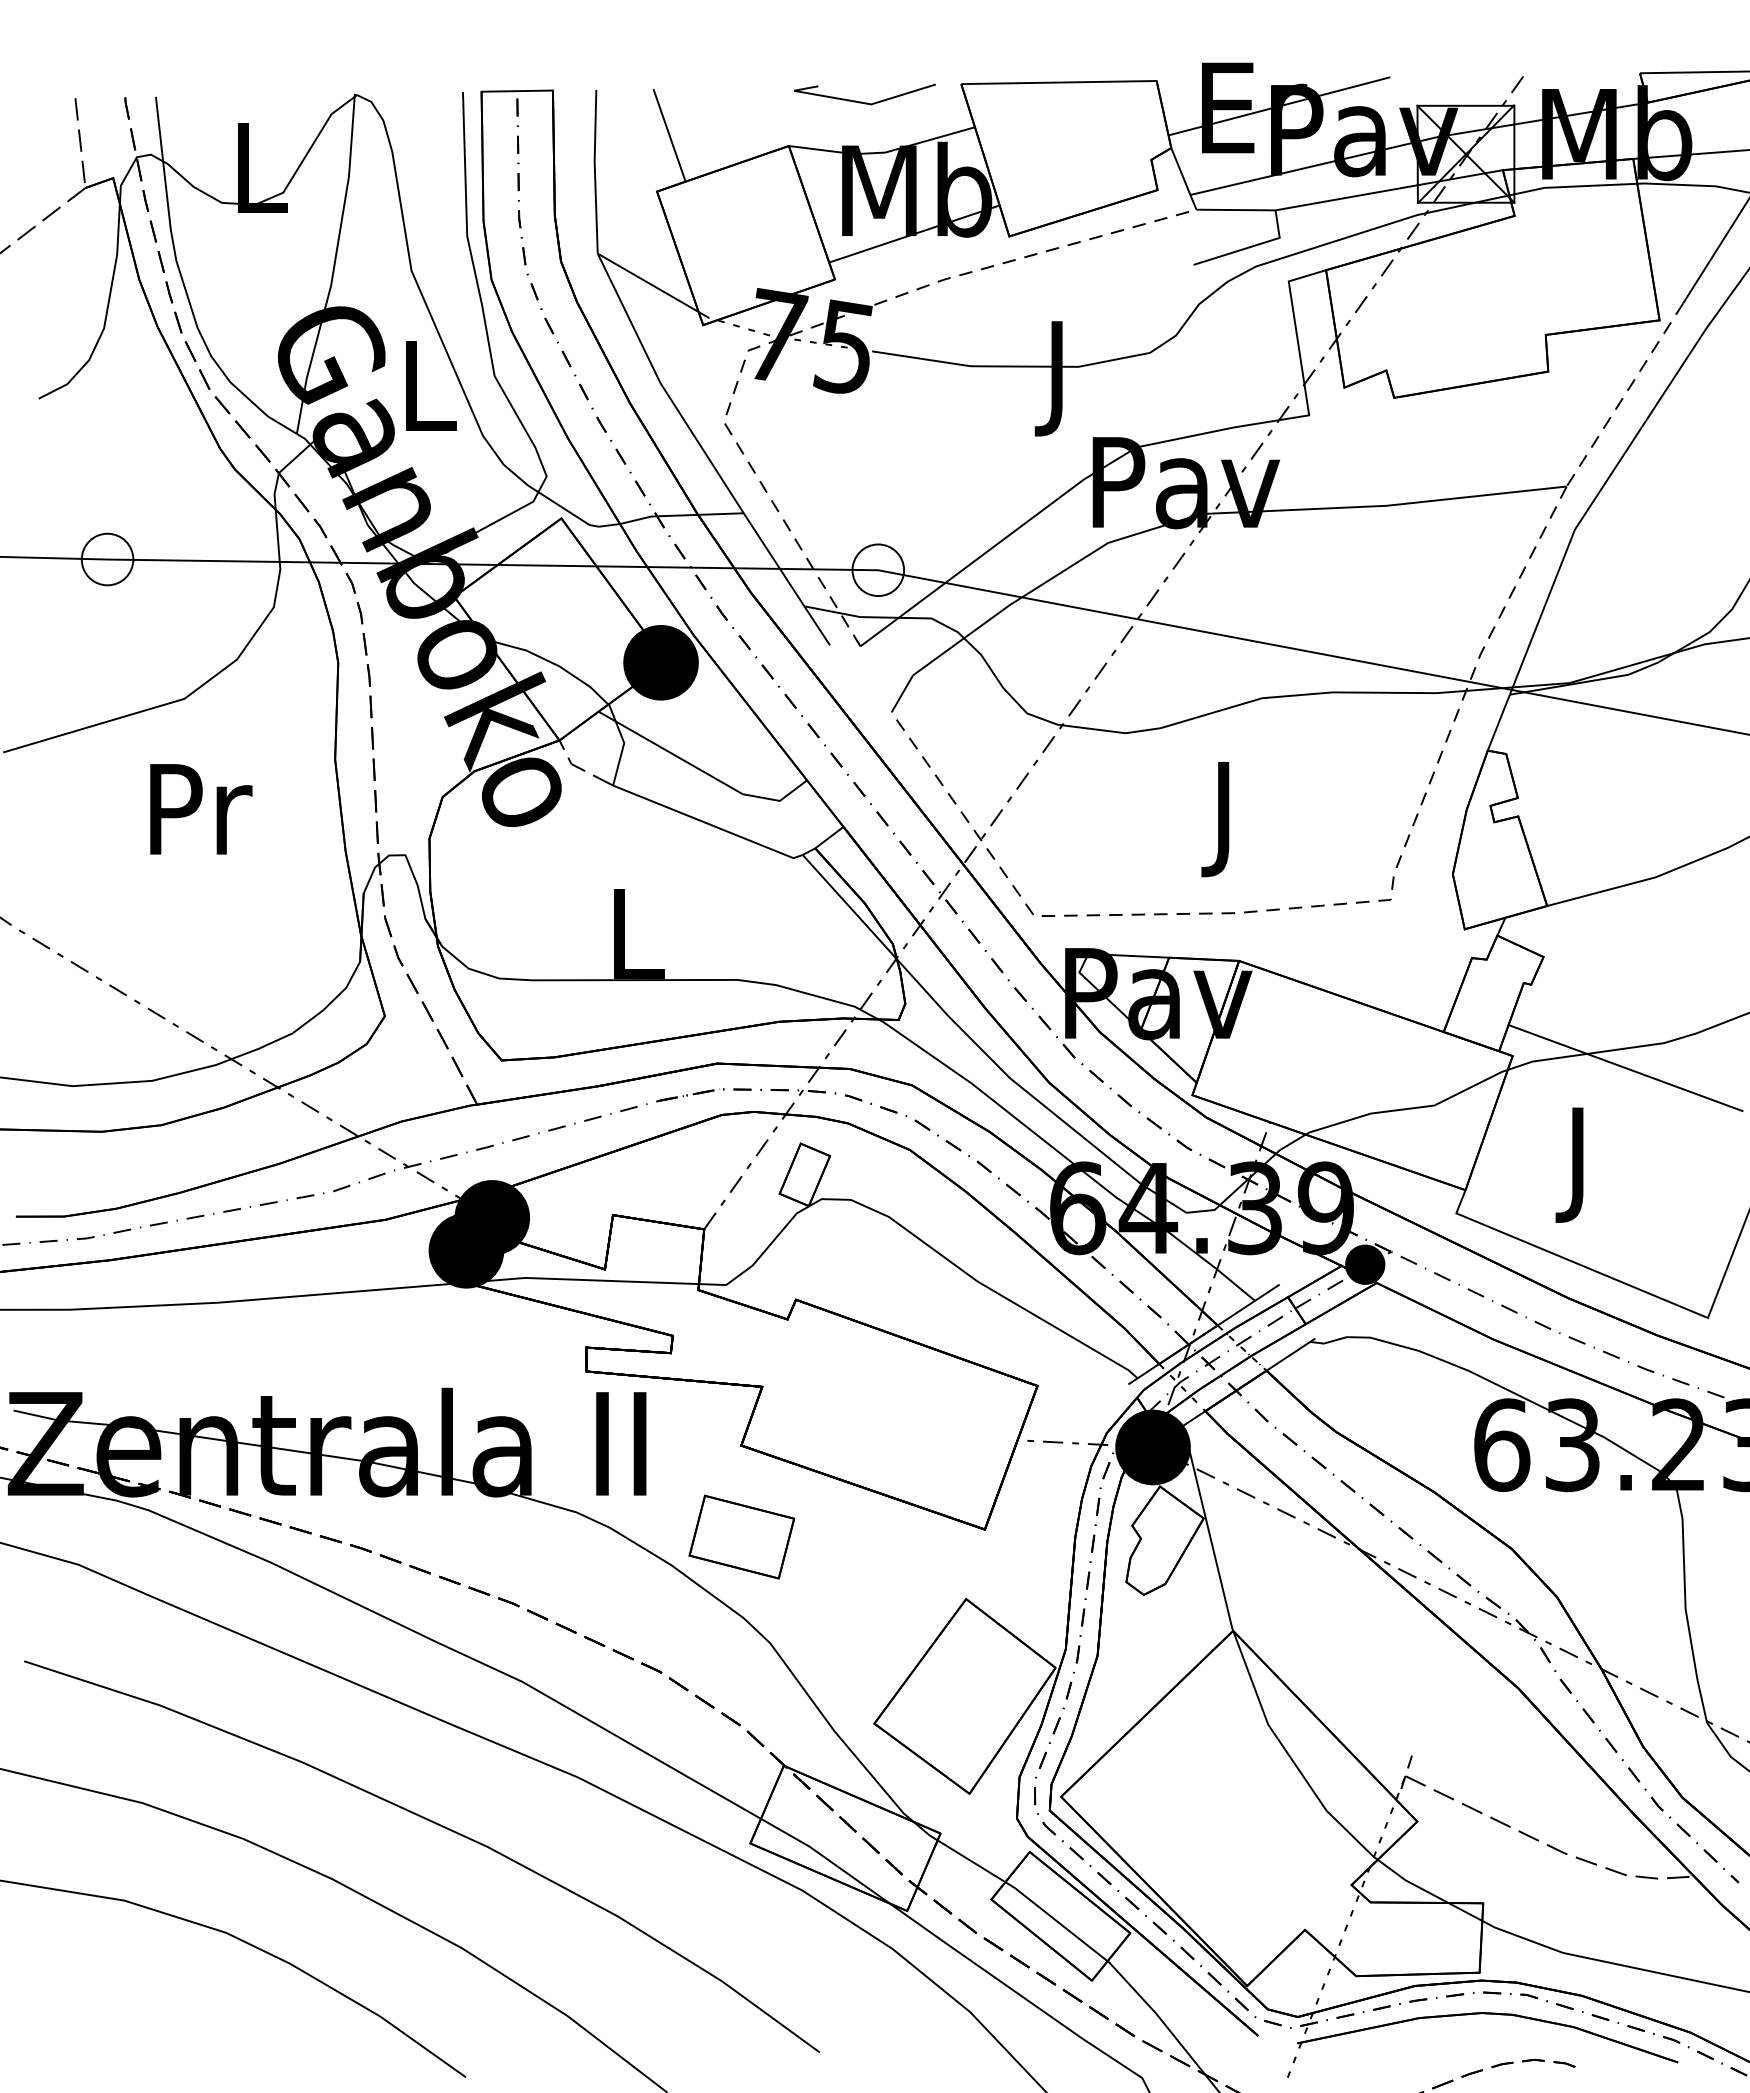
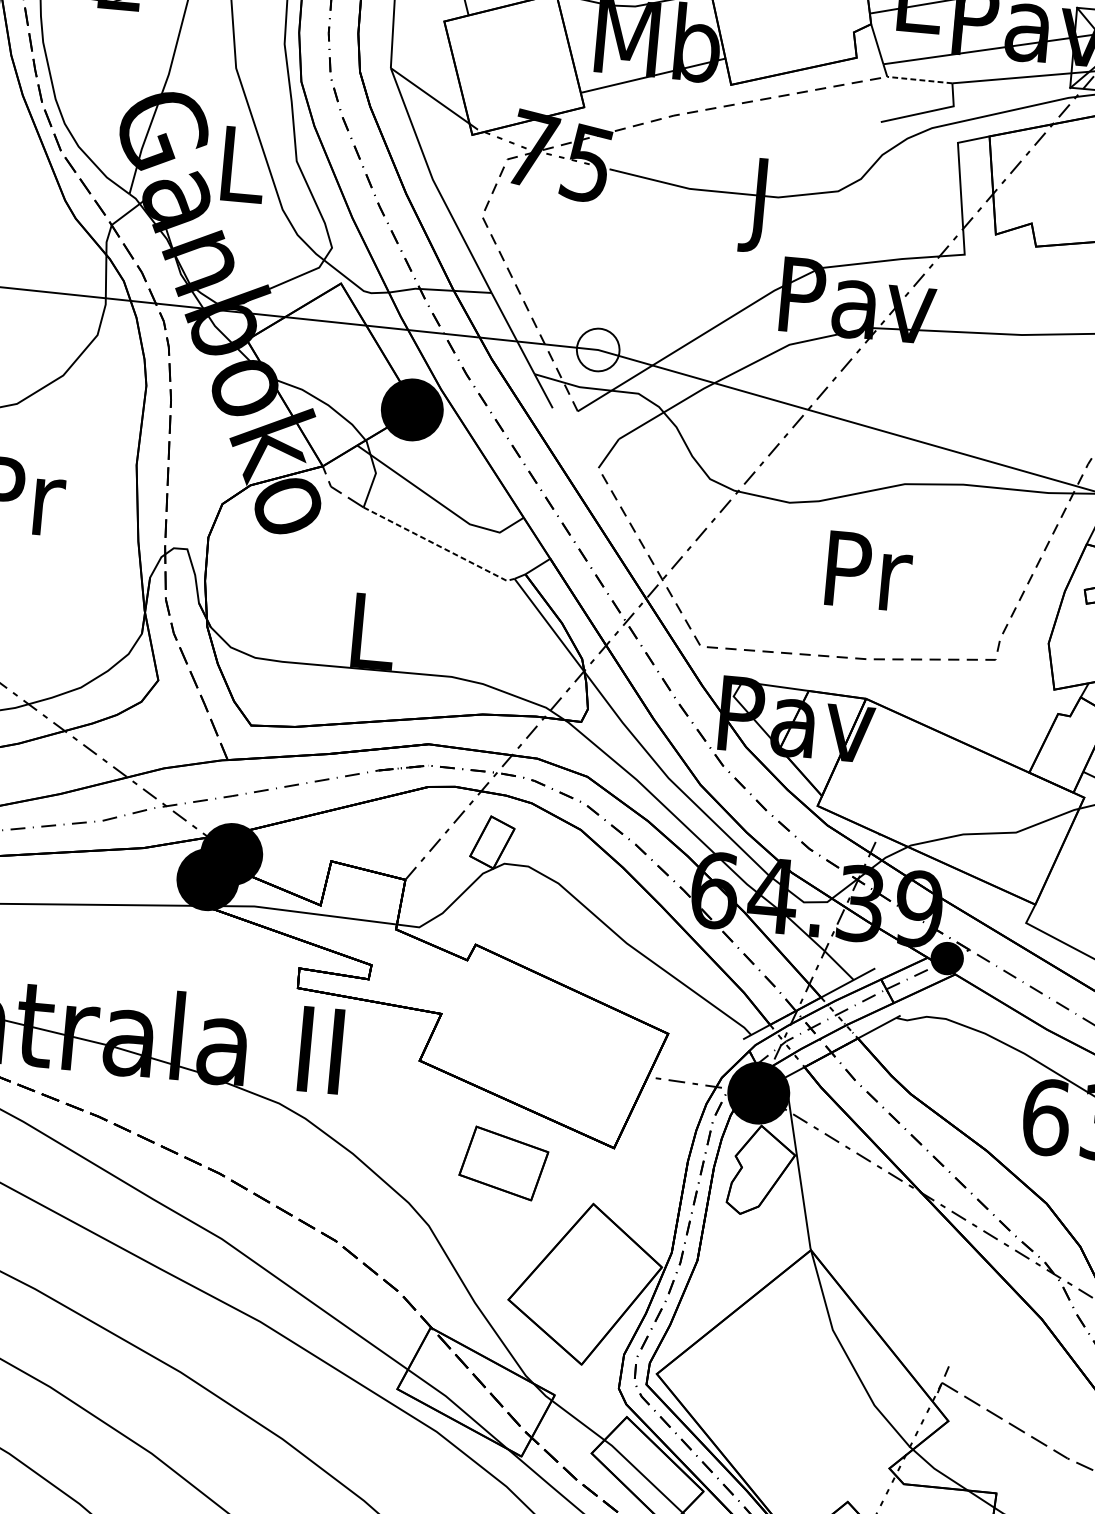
line: (1236, 210) -> (920, 80), solid -> dashed
text: (1229, 819) -> (868, 581), J -> Pr
line: (708, 823) -> (439, 545), solid -> dashed
part: (741, 1536) -> (503, 1162), moved

